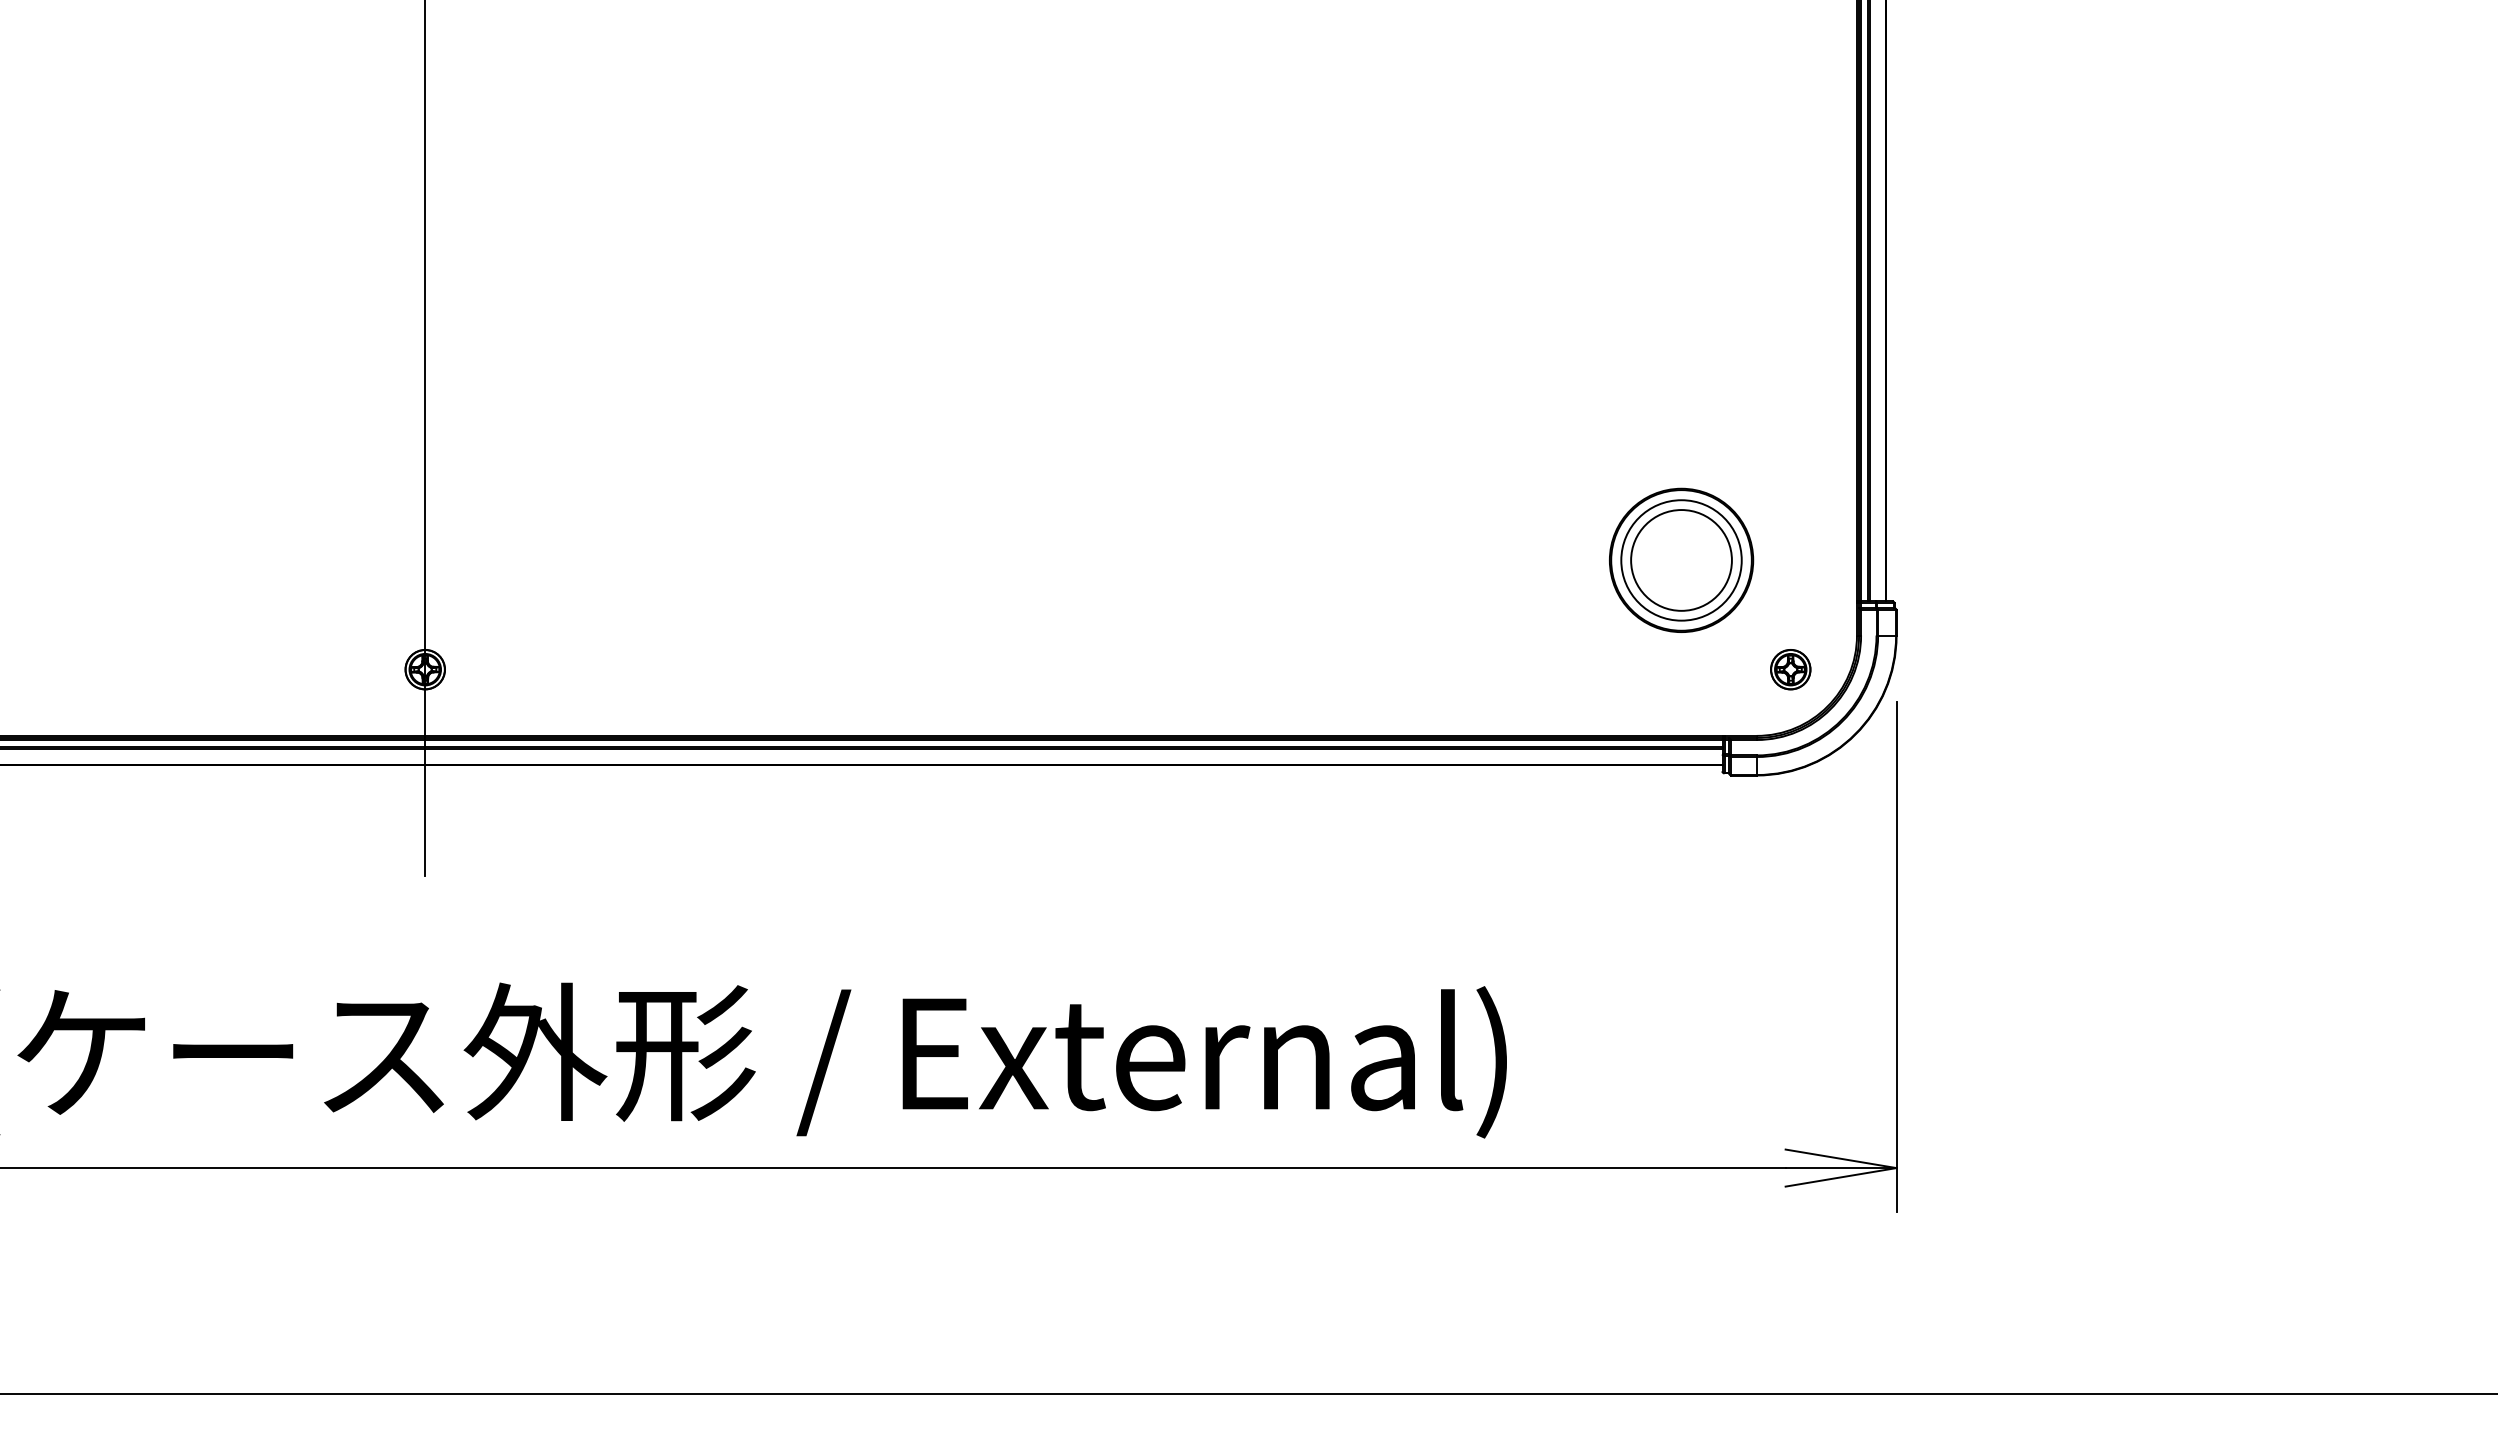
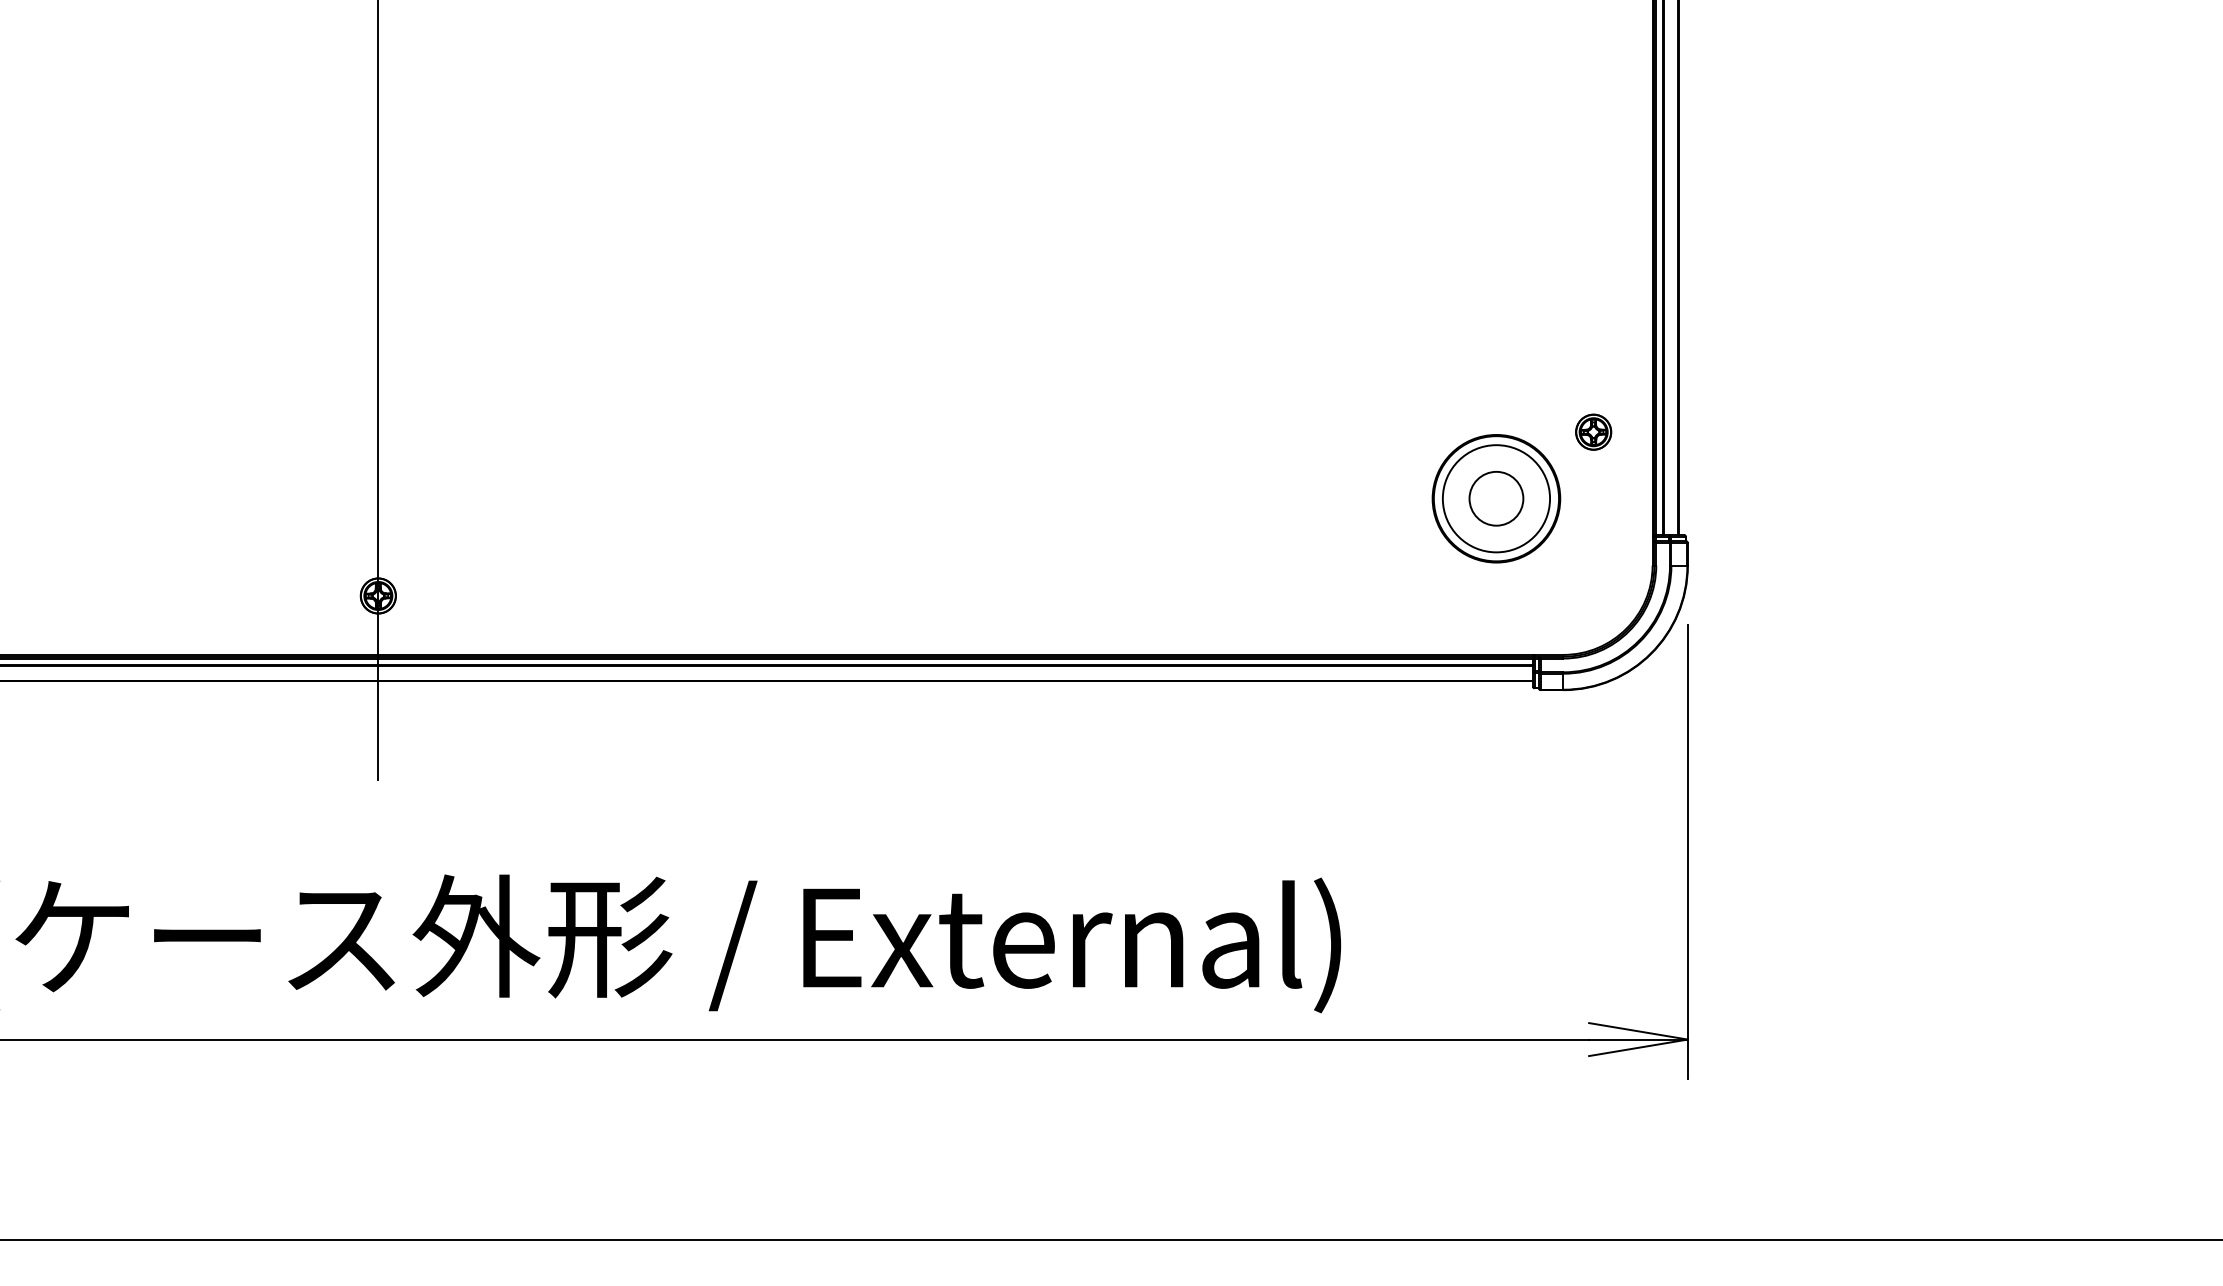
circle: (1681, 560) -> (1496, 498), size x0.6
part: (1790, 669) -> (1593, 432), moved

